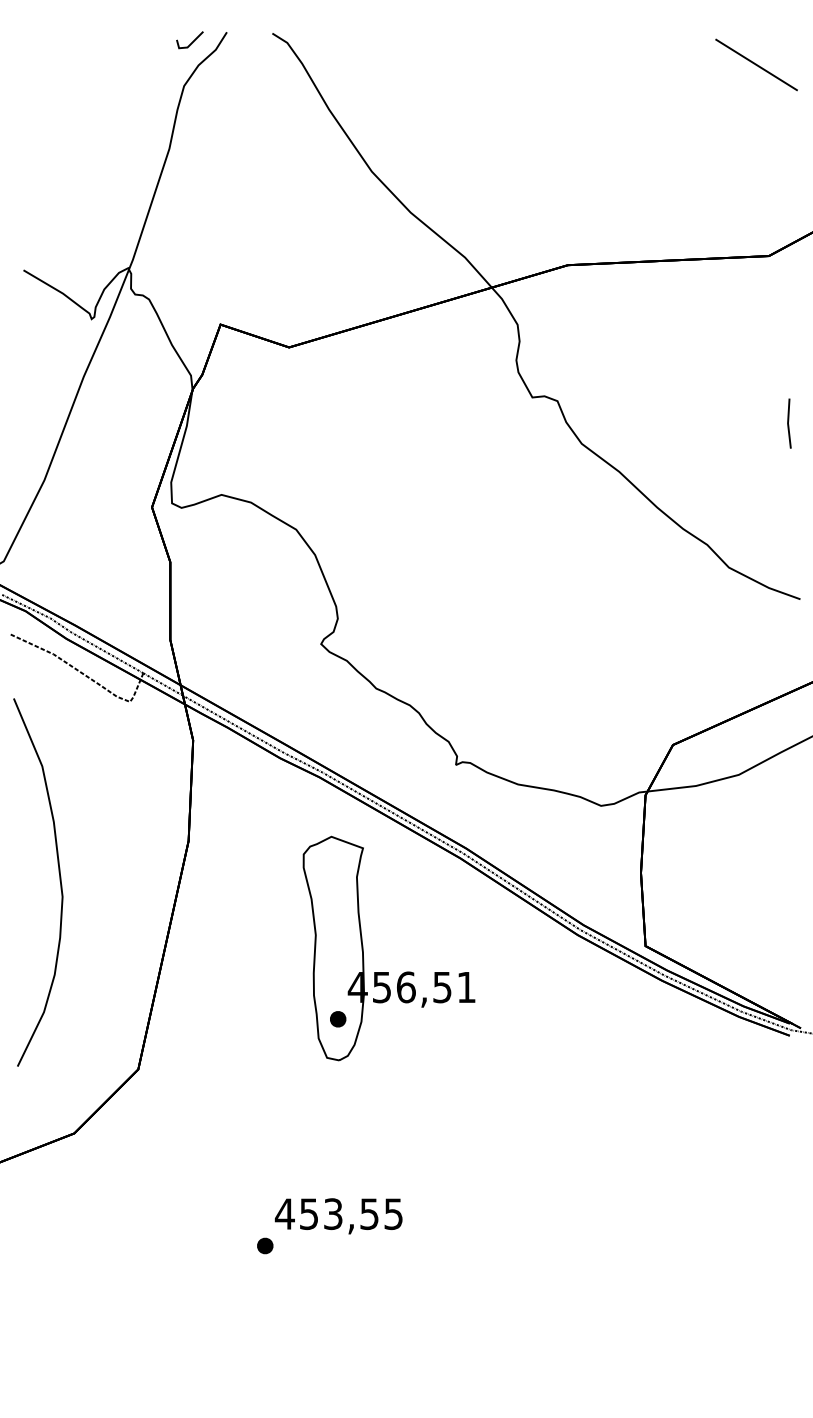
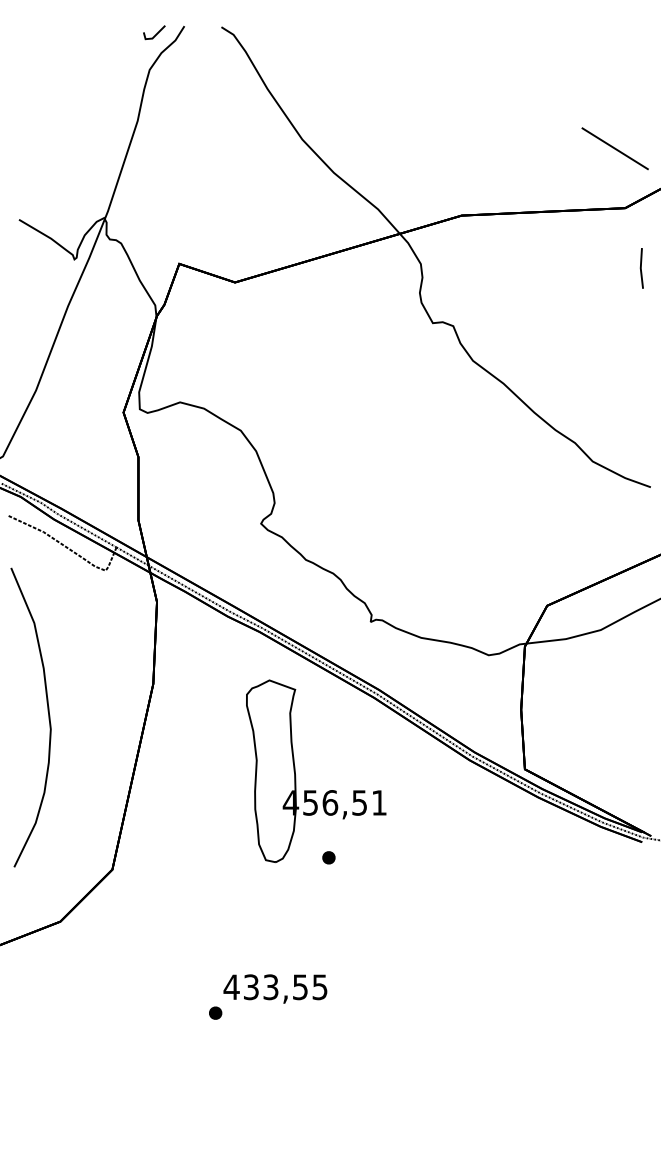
line: (755, 64) -> (614, 148), moved
line: (788, 423) -> (641, 268), moved
part: (337, 1018) -> (328, 857), moved
text: (309, 1213) -> (251, 986), 453,55 -> 433,55

